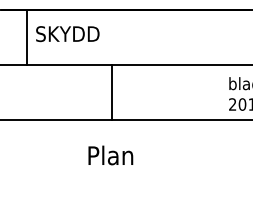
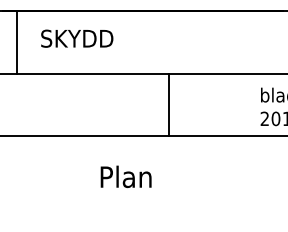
line: (26, 36) -> (16, 41), moved
line: (111, 91) -> (169, 104), moved

